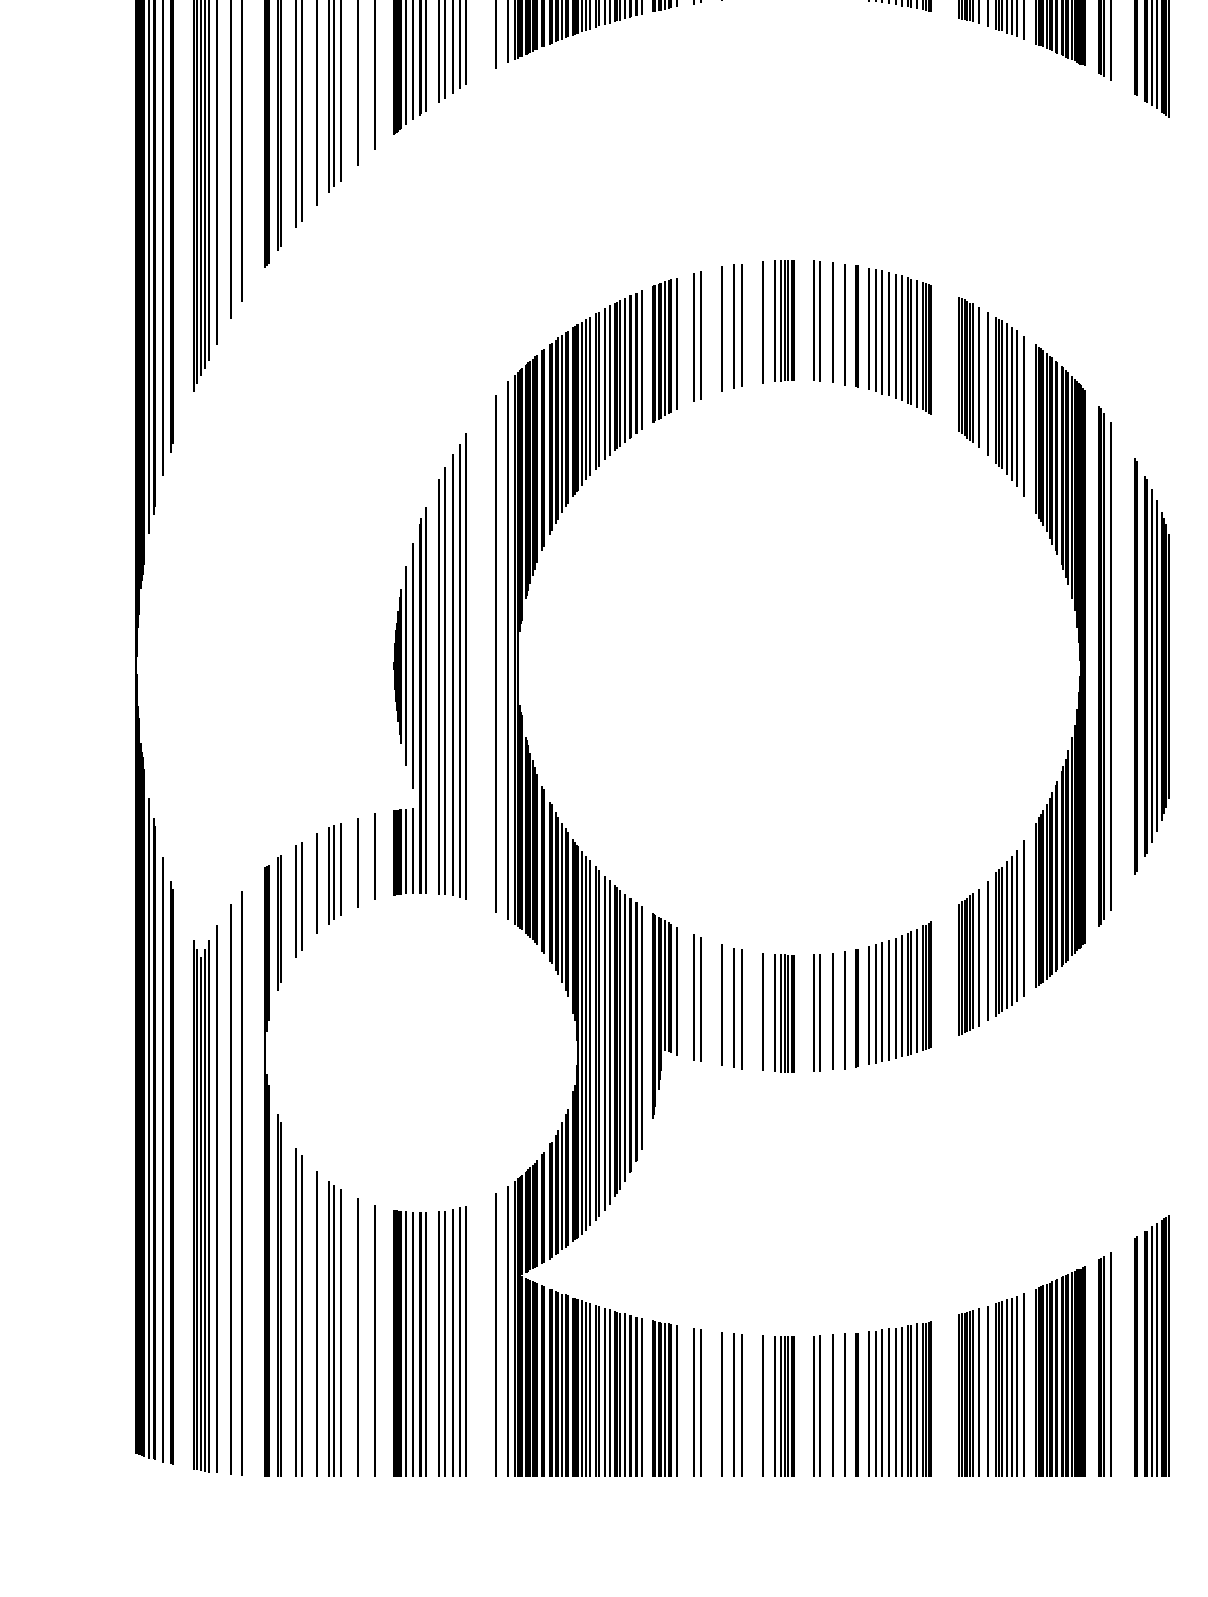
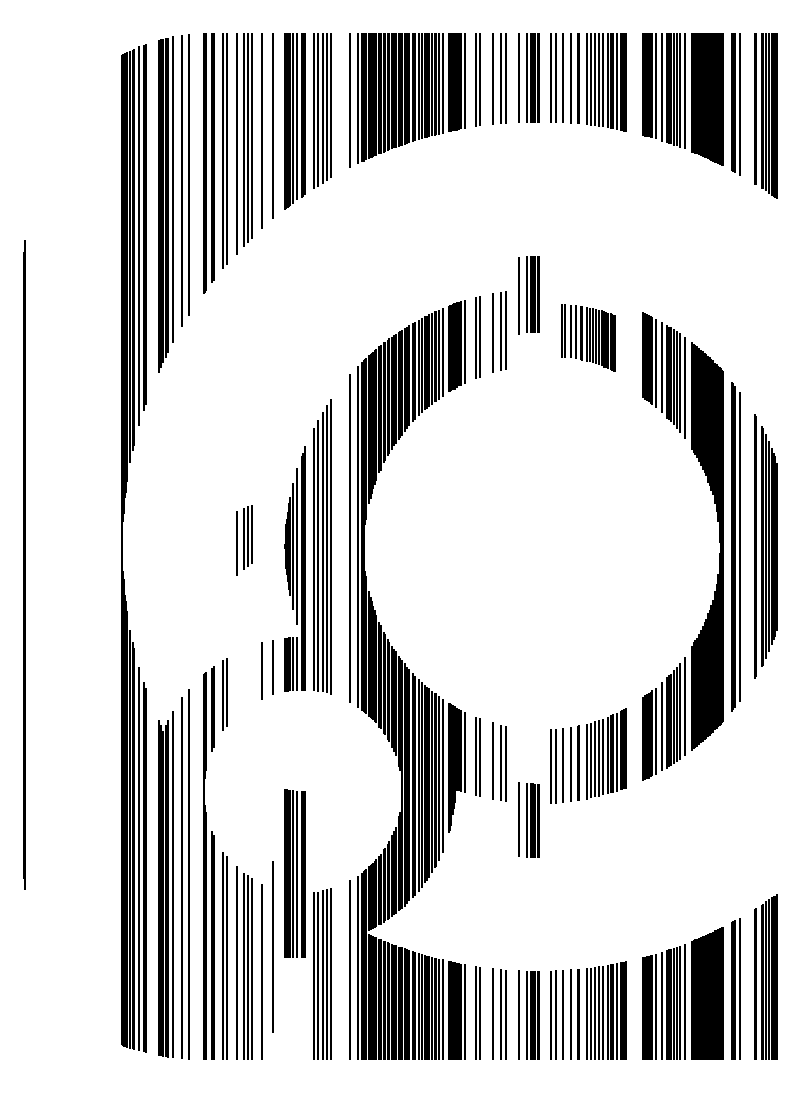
part: (777, 322) -> (528, 295), moved
part: (872, 336) -> (588, 337), size x0.7
part: (329, 879) -> (244, 540), moved
part: (777, 1011) -> (528, 819), moved
line: (373, 1339) -> (272, 946), moved
part: (408, 1343) -> (294, 873), moved

